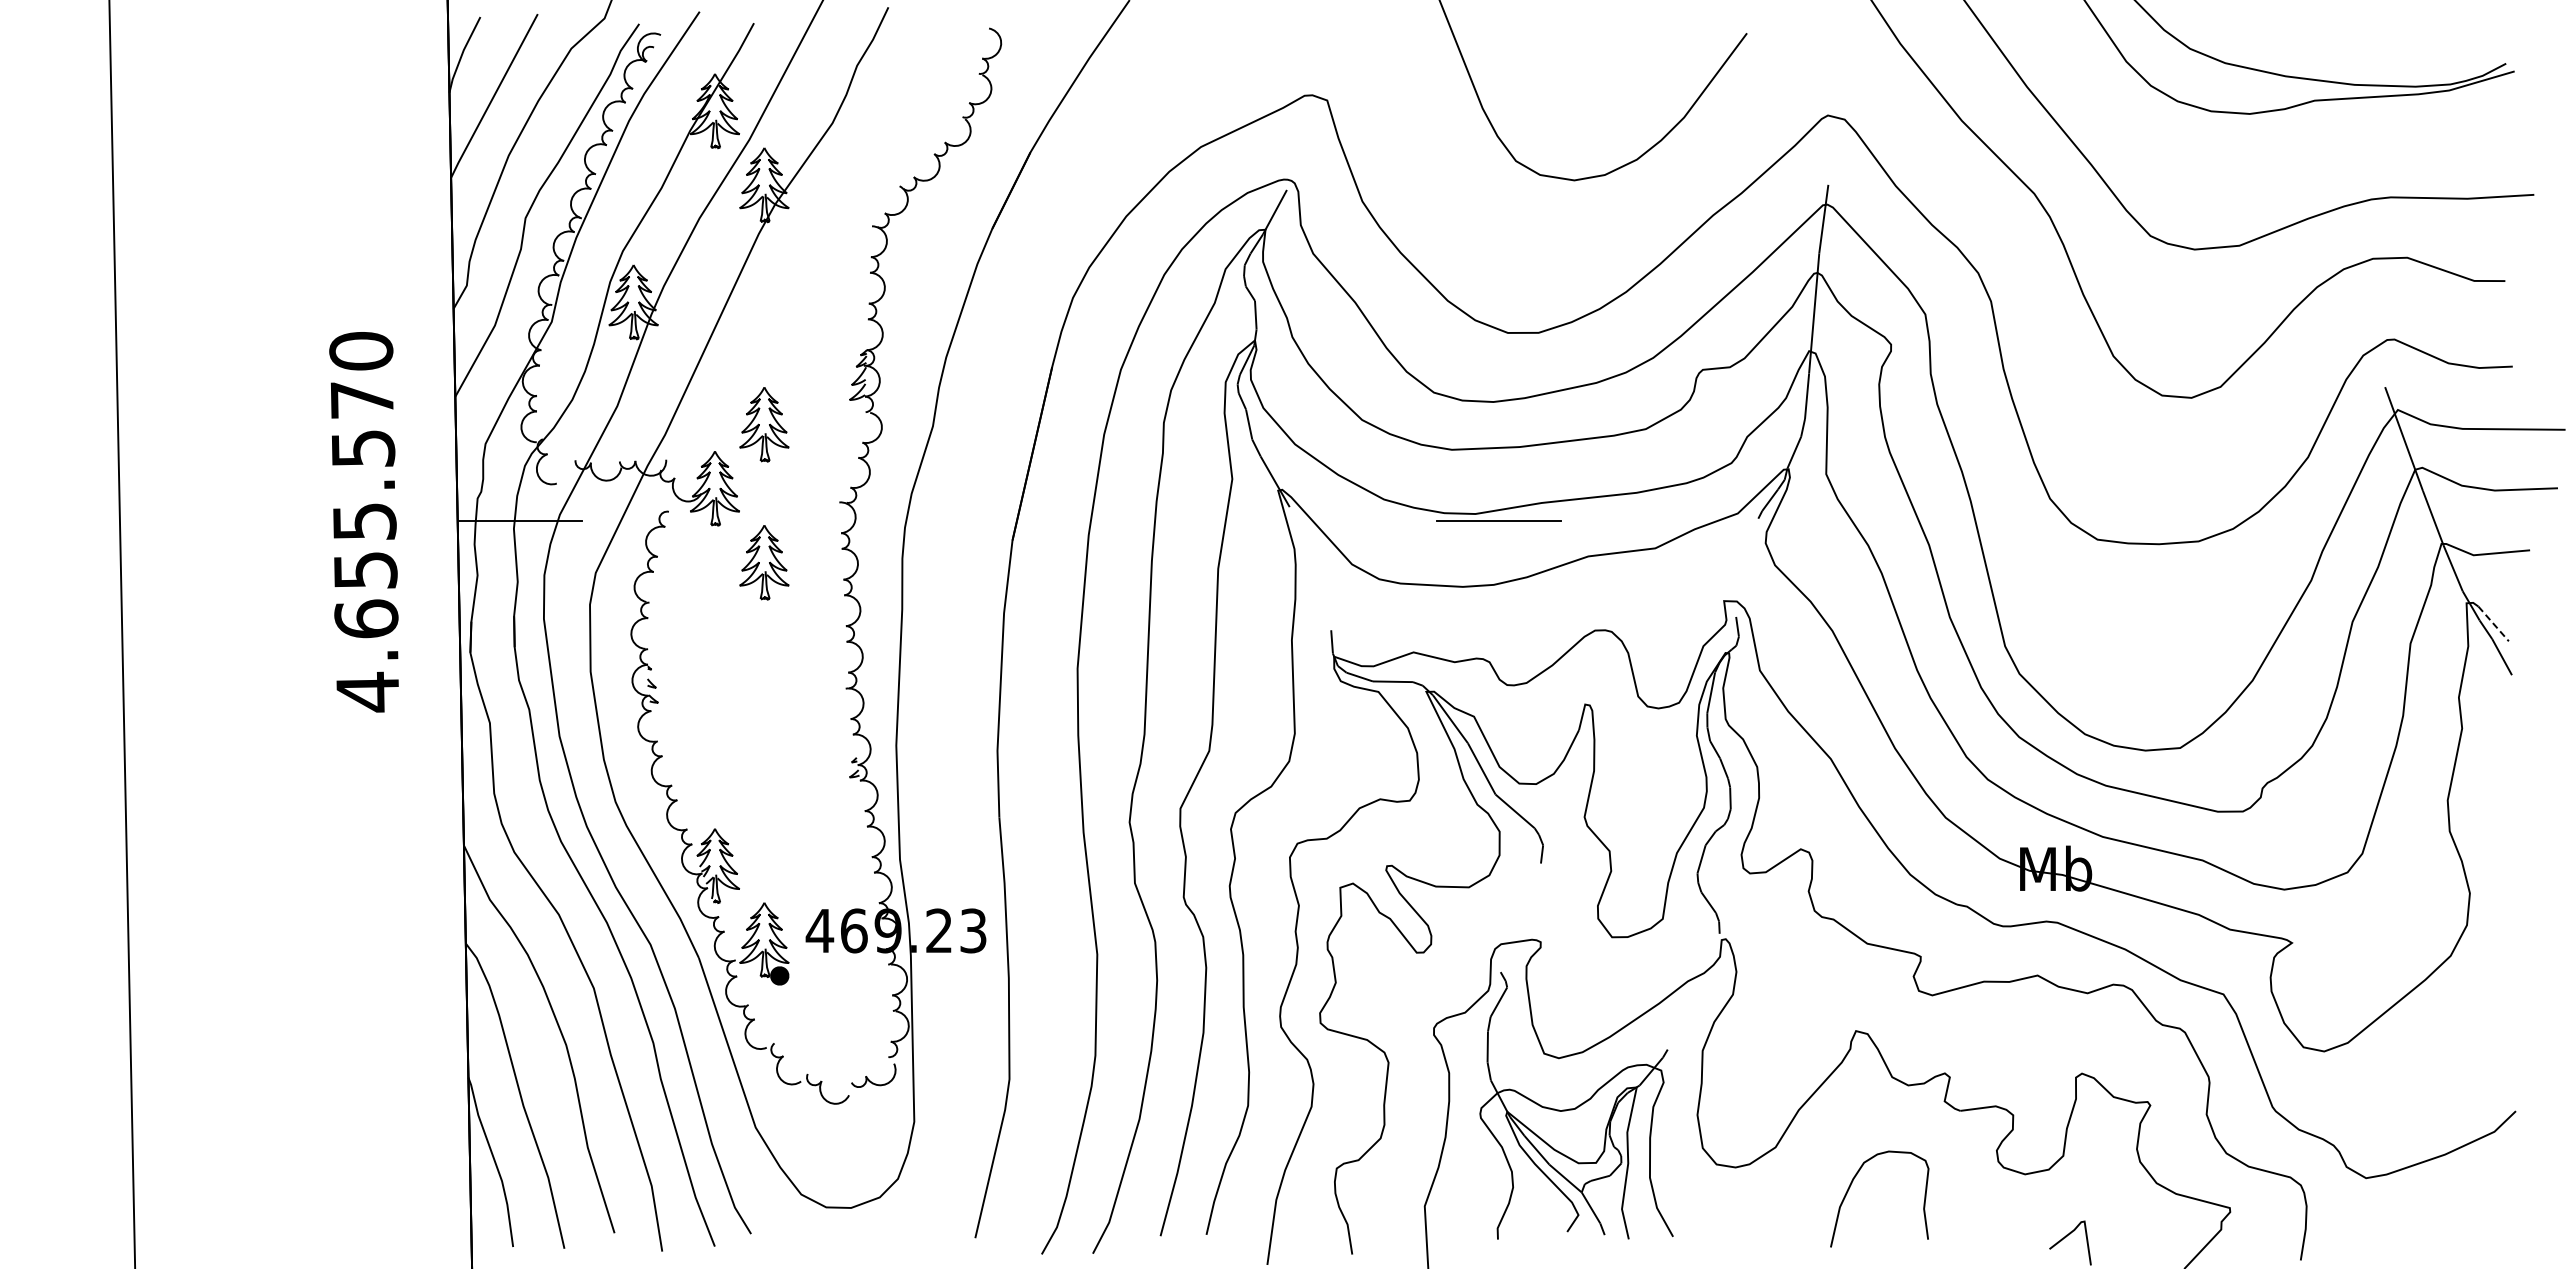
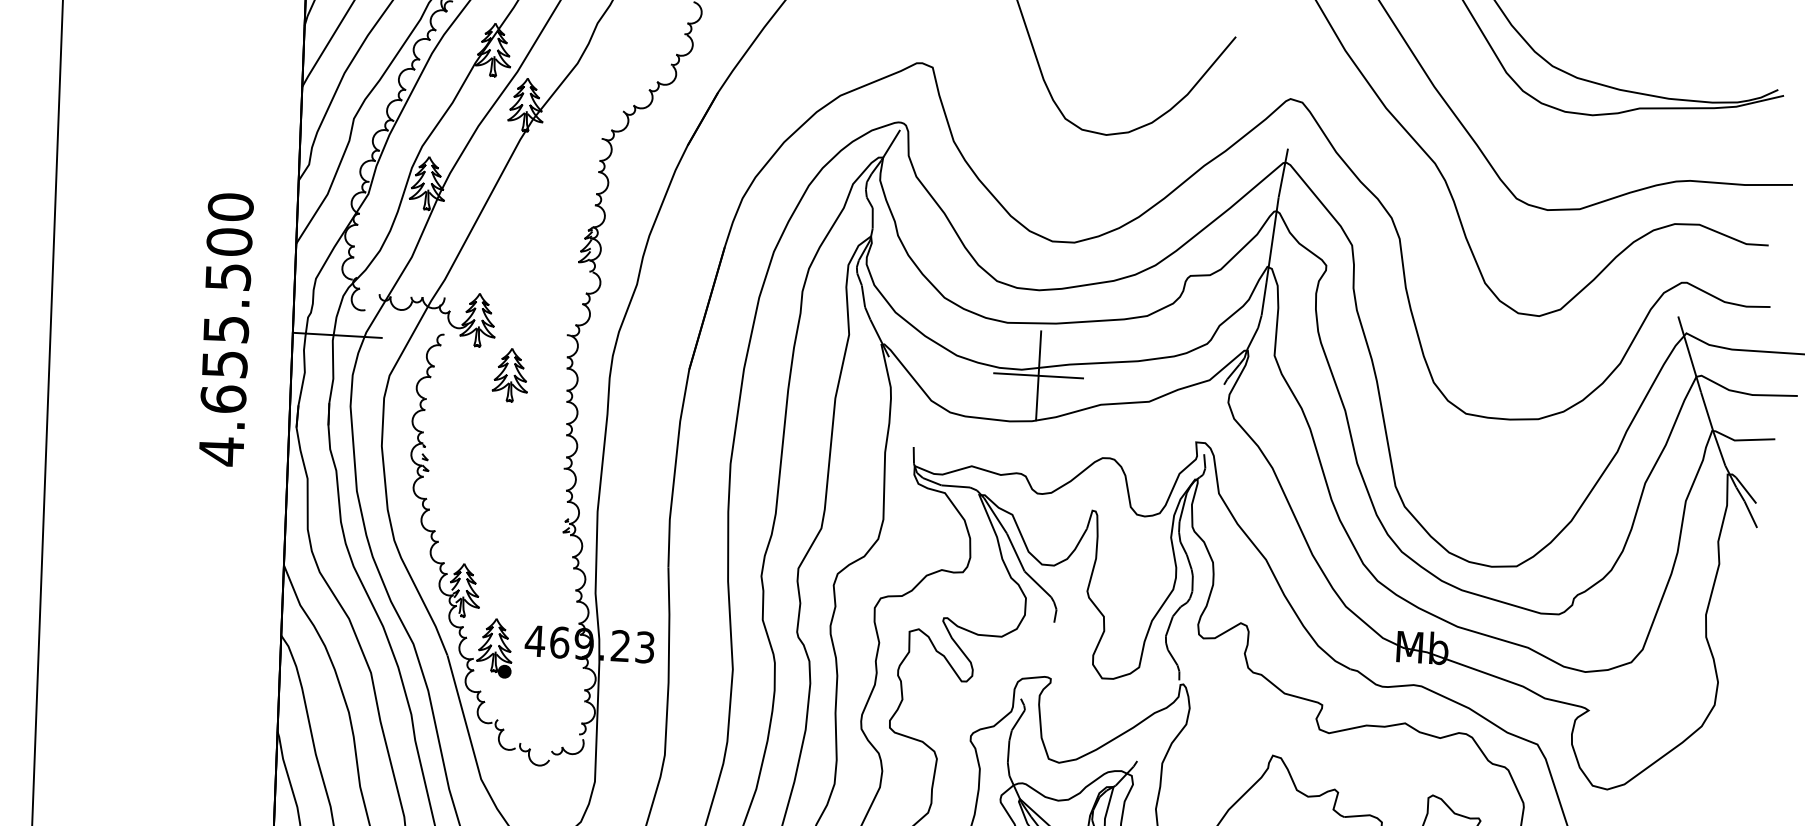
text: (362, 399) -> (229, 241), 4.655.570 -> 4.655.500
part: (764, 424) -> (516, 276), removed
line: (1499, 521) -> (1038, 376), added
line: (2493, 624) -> (1746, 490), dashed -> solid

